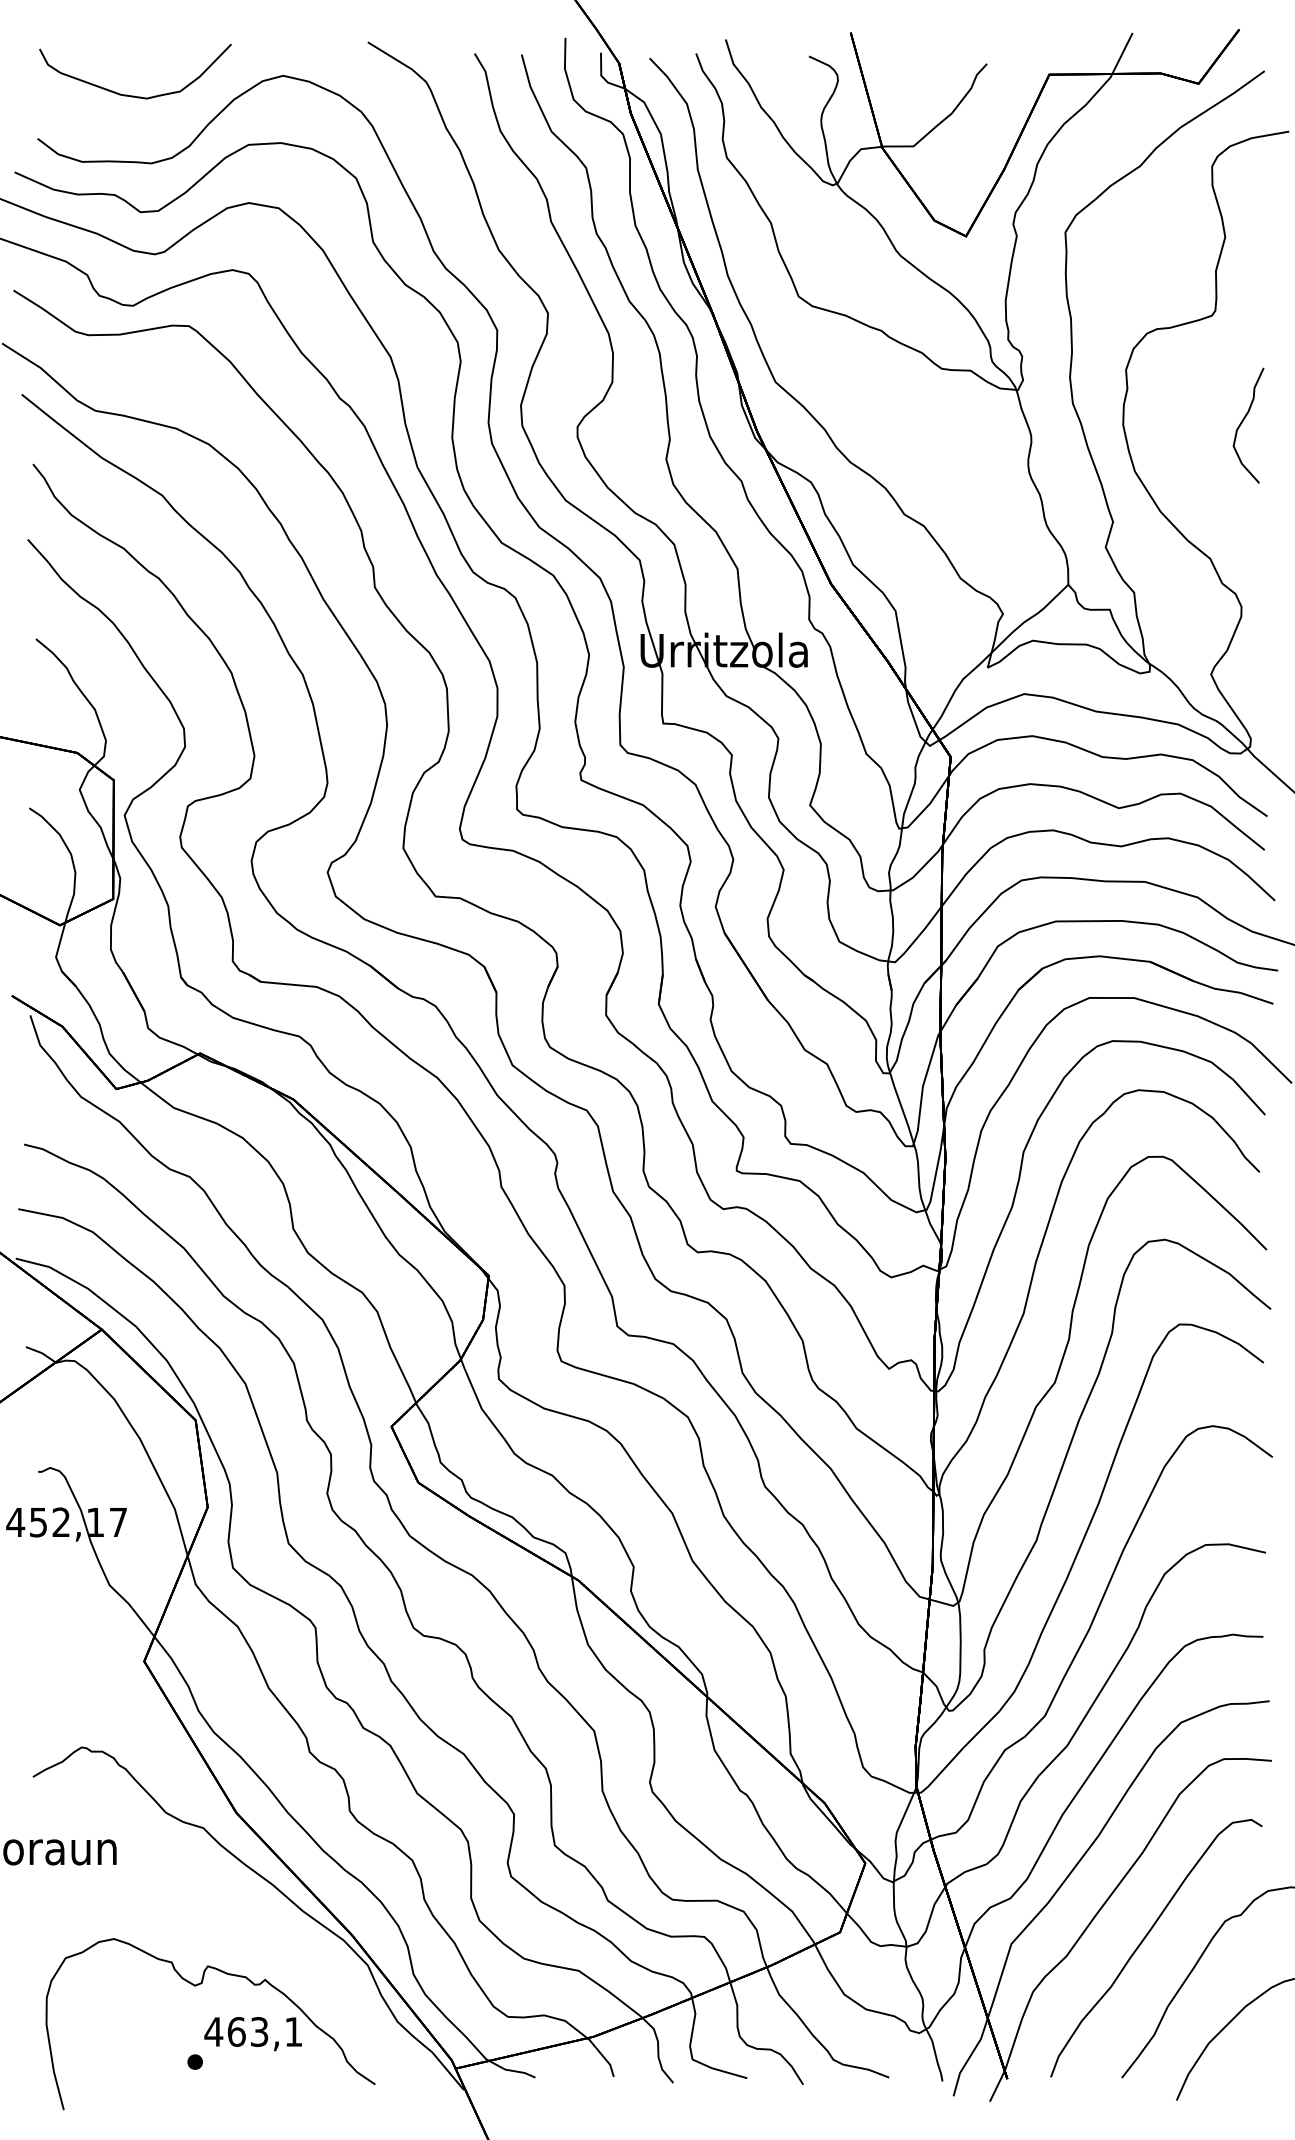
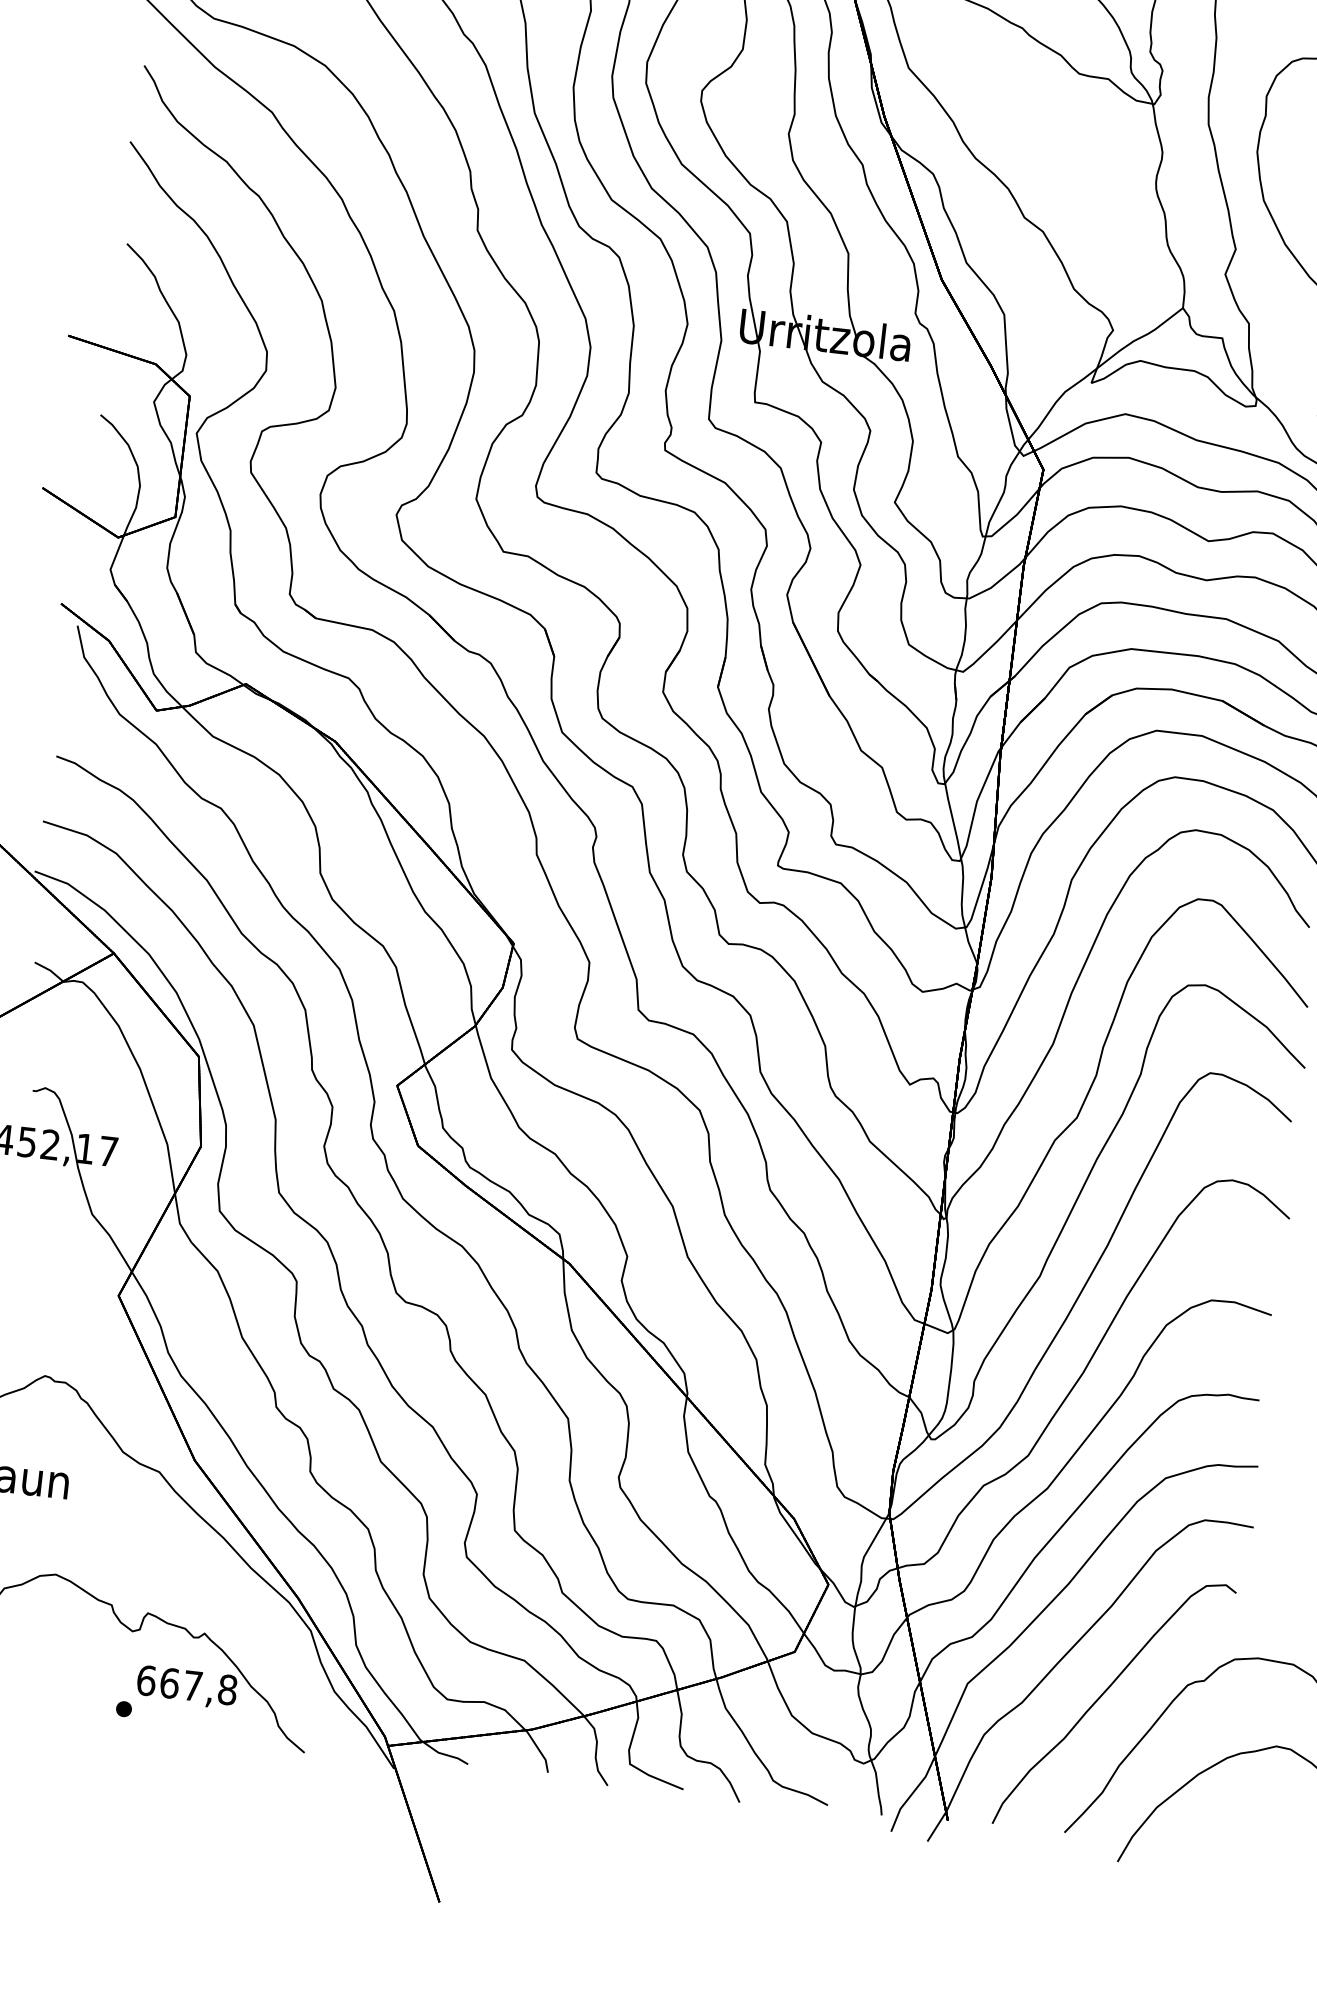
text: (253, 2032) -> (186, 1685), 463,1 -> 667,8

